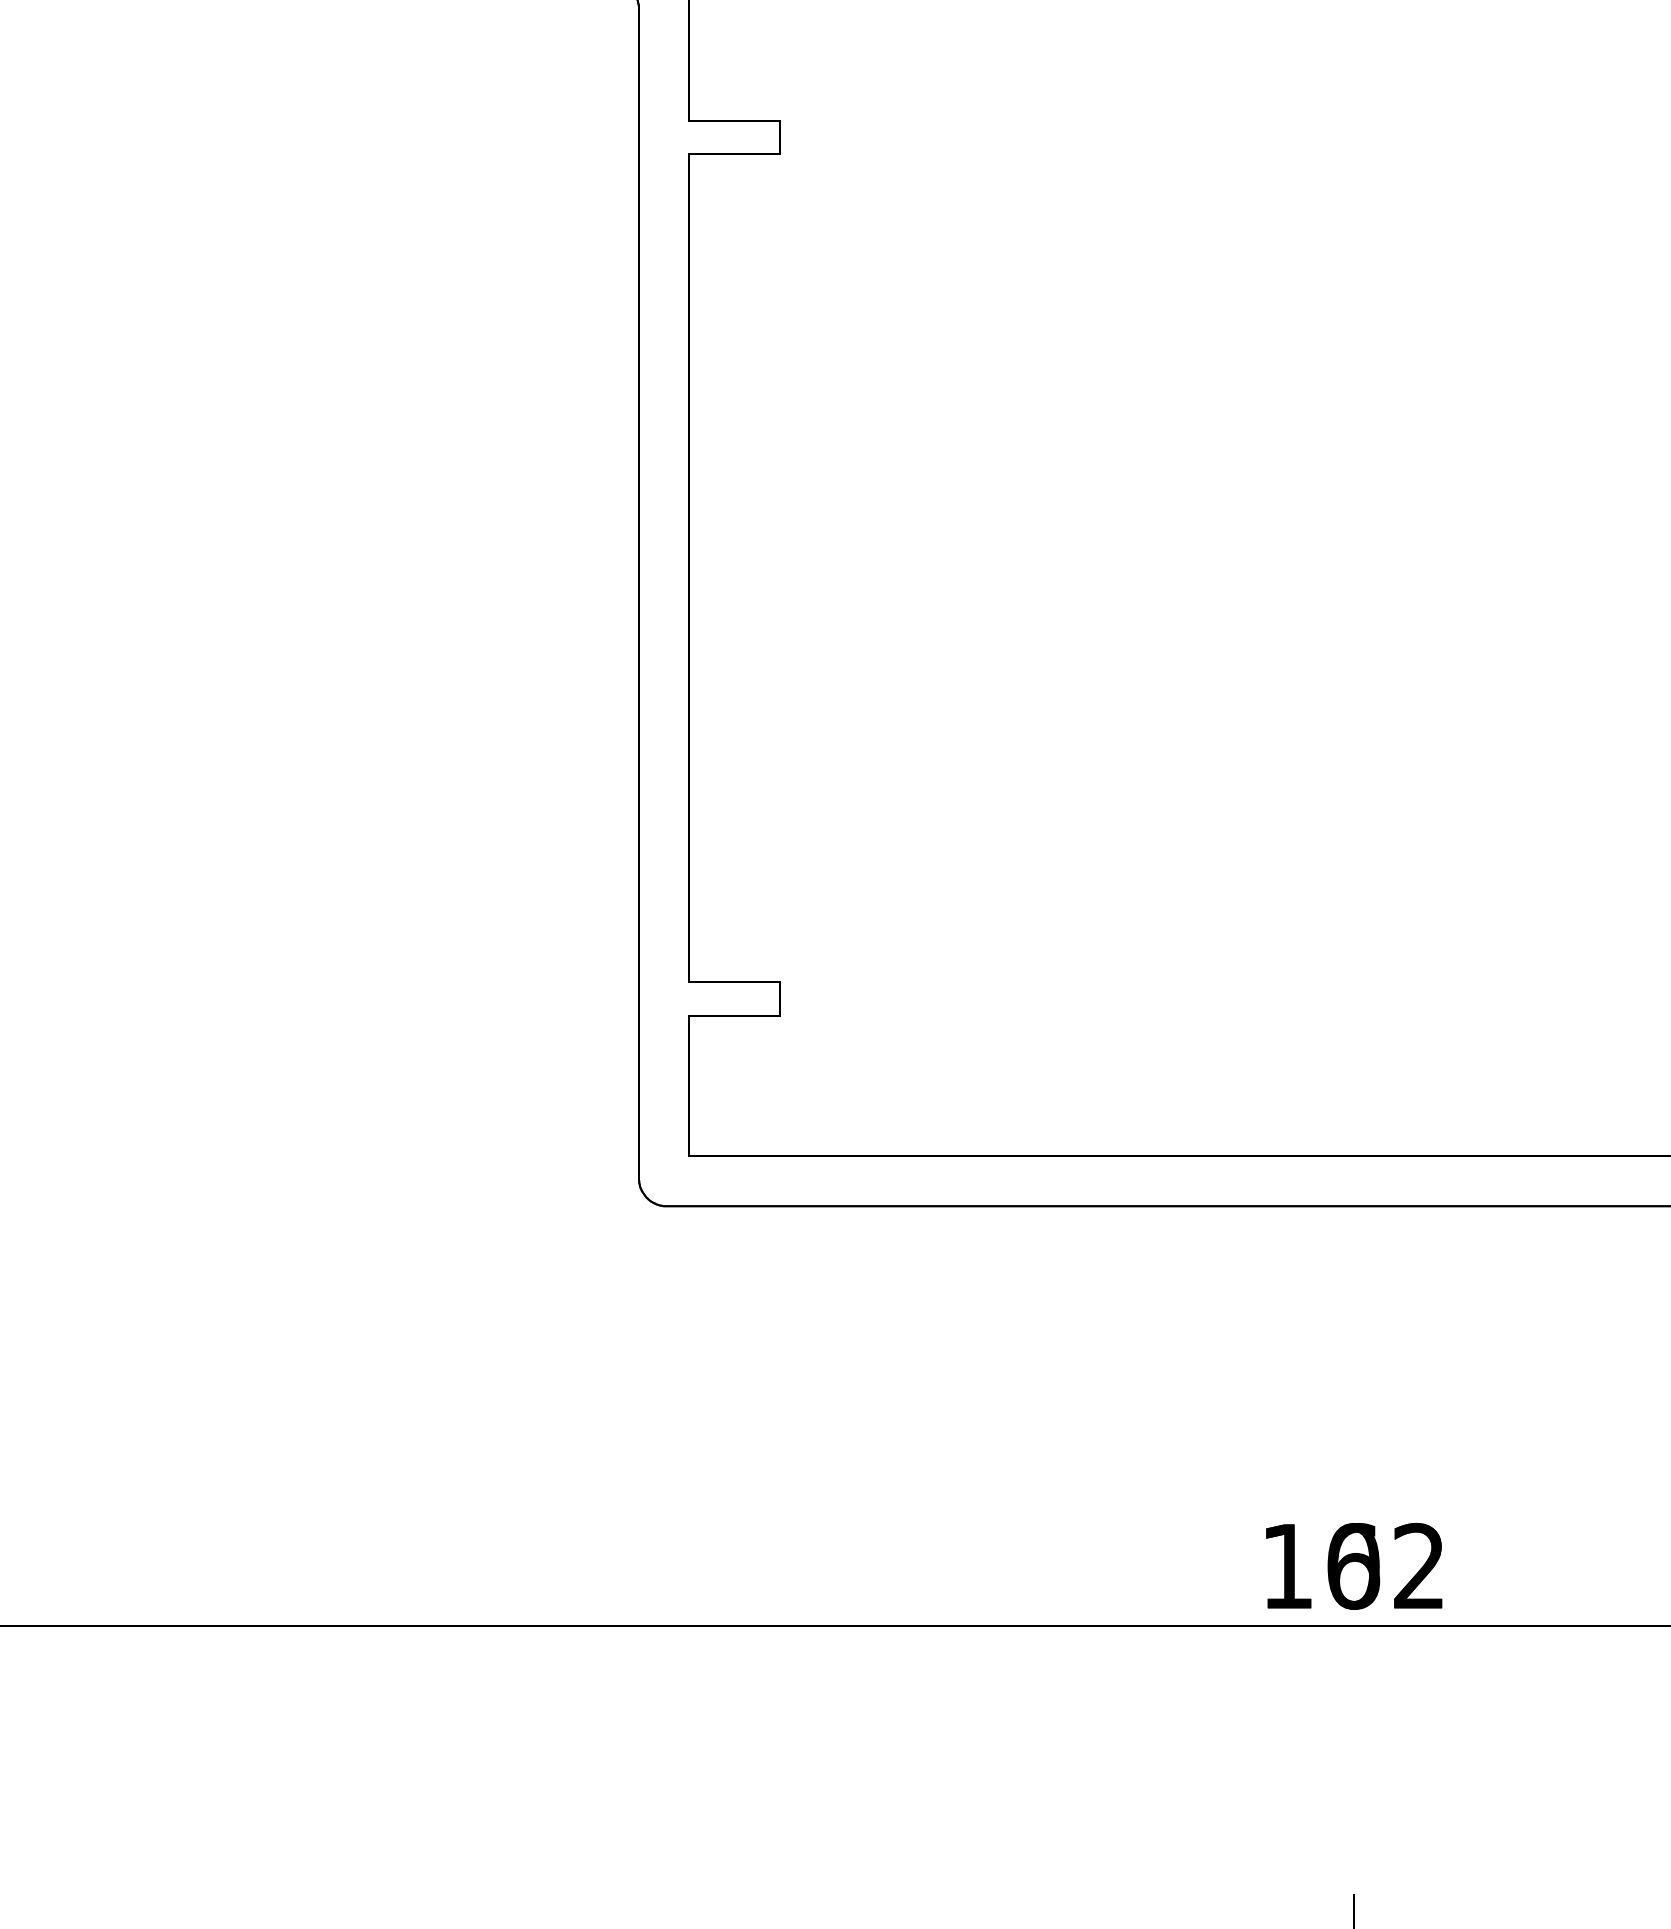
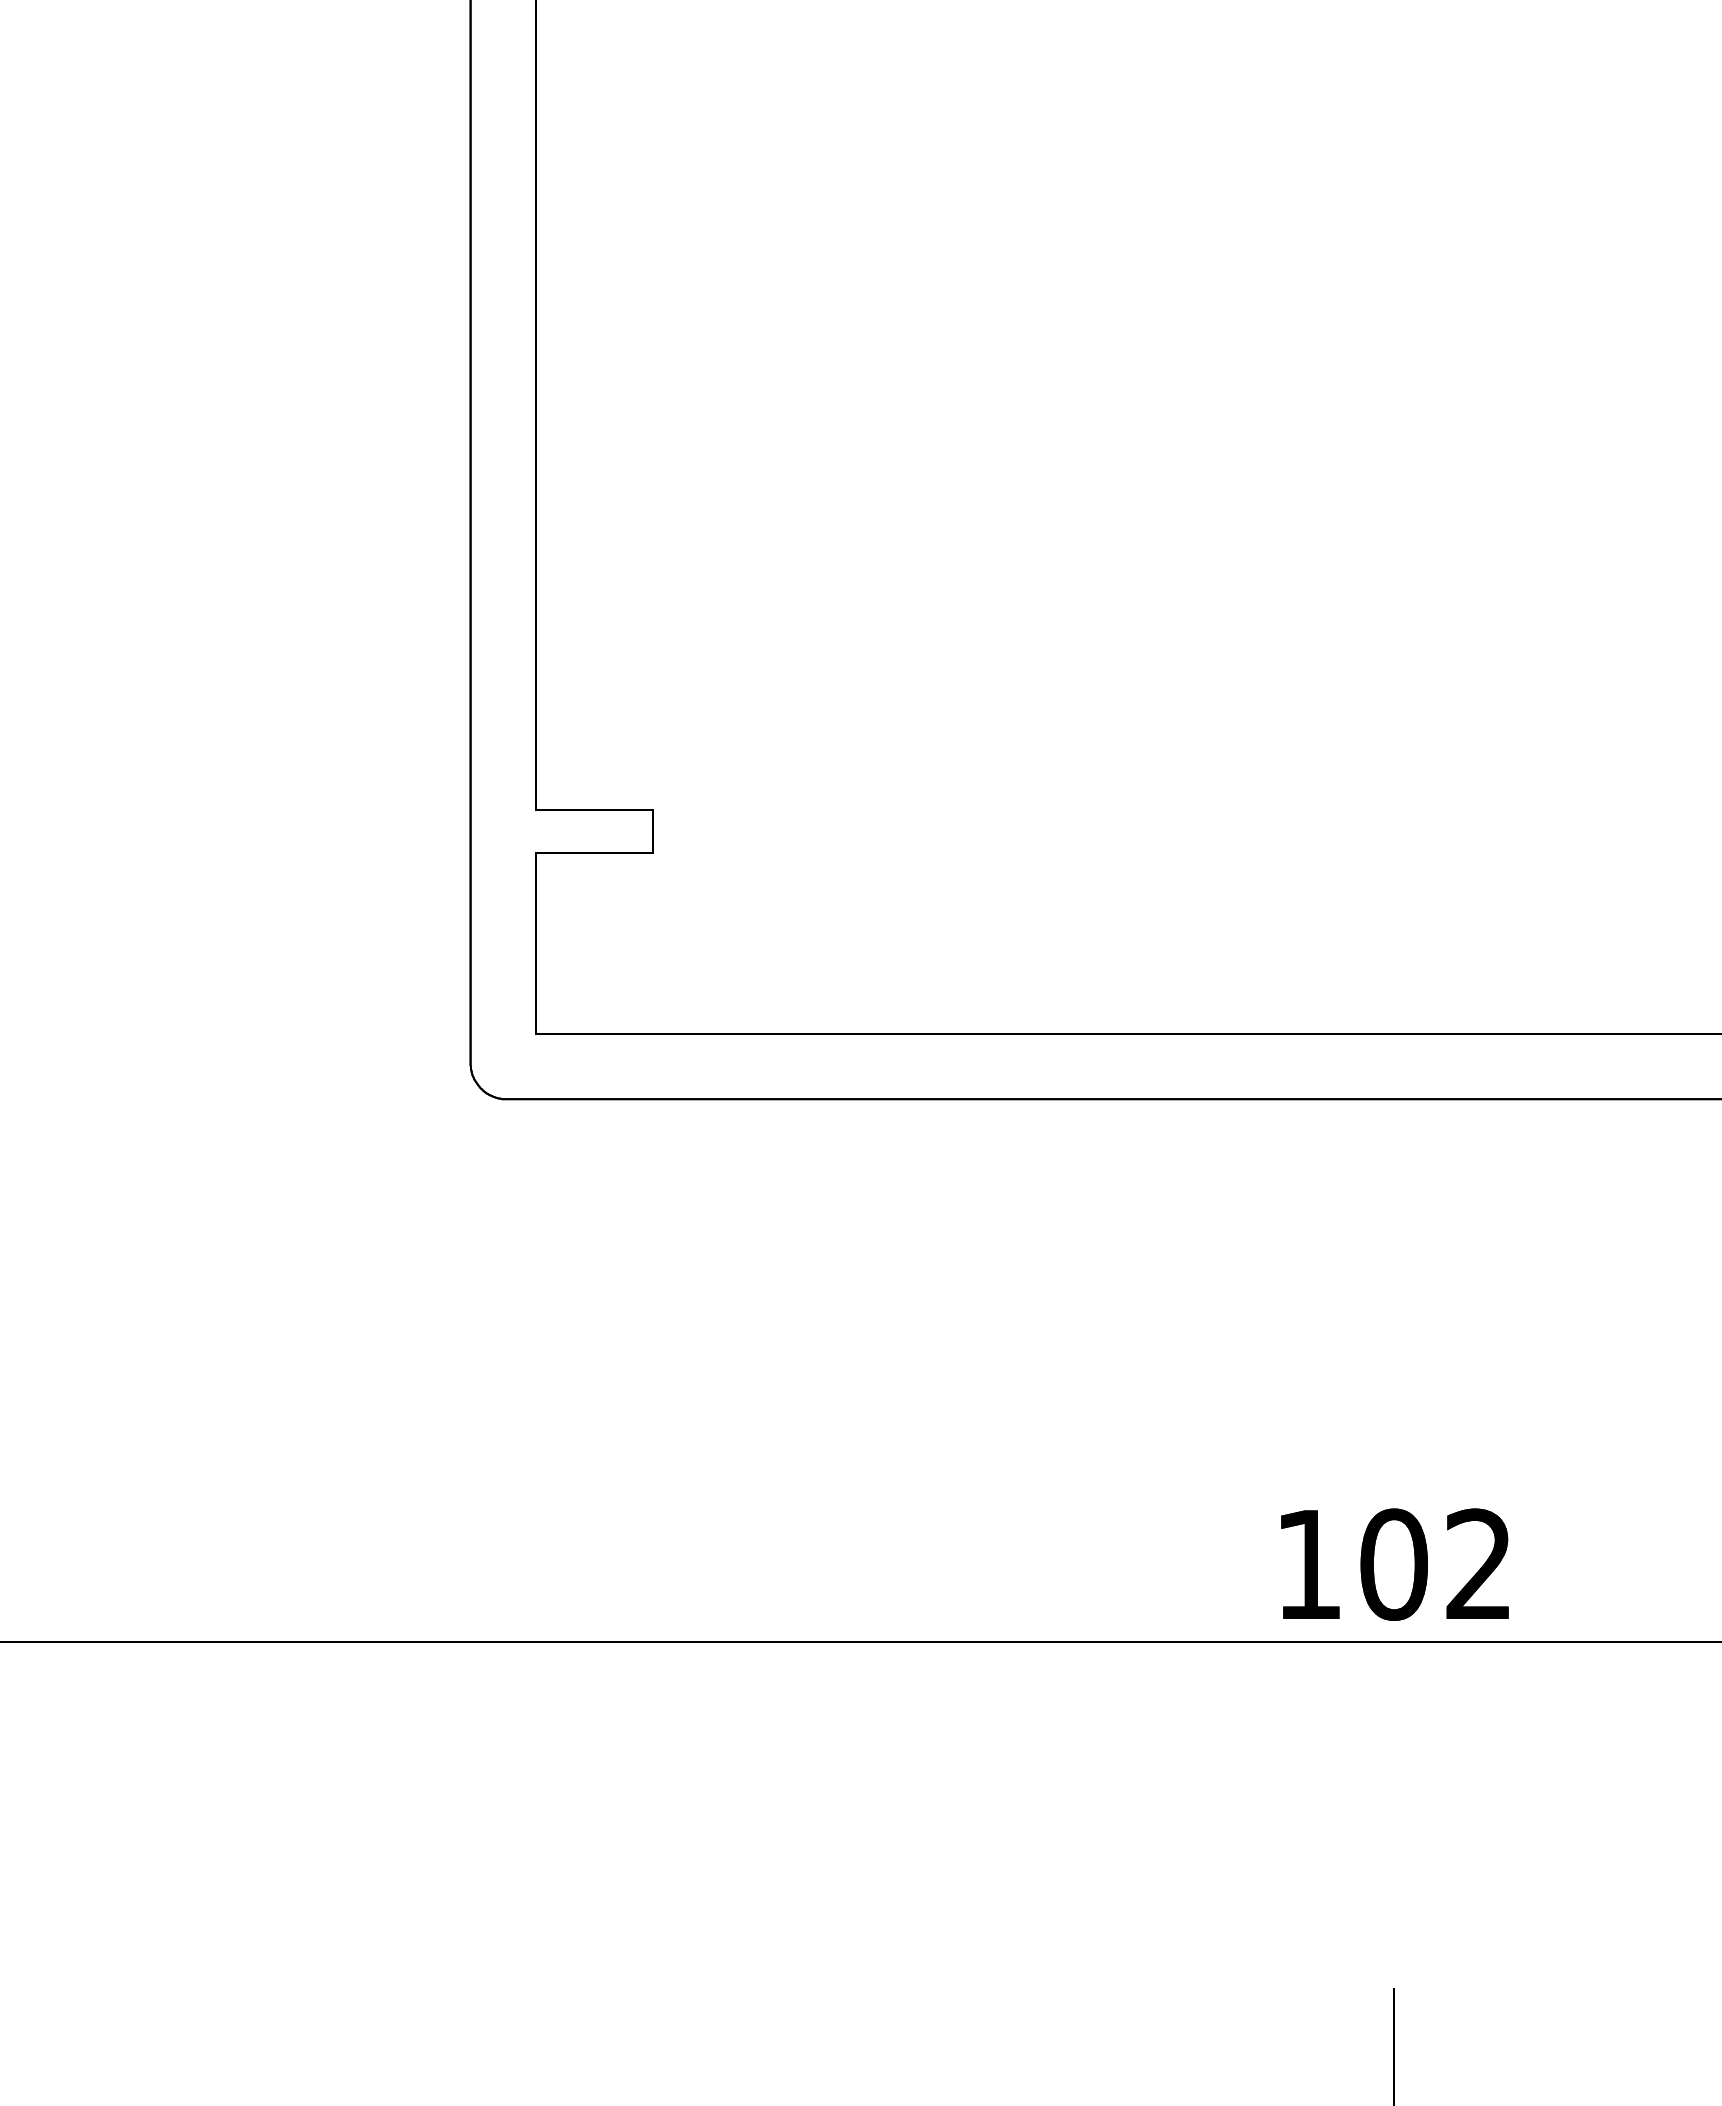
text: (1353, 1566) -> (1394, 1564), 162 -> 102

